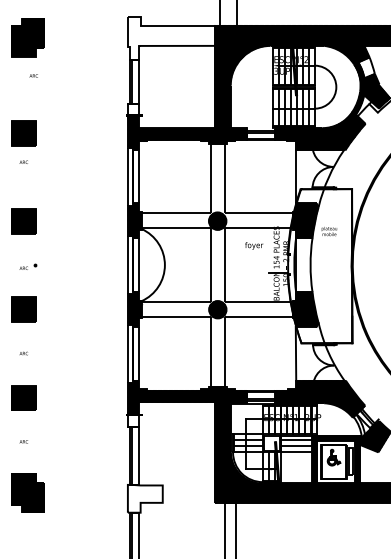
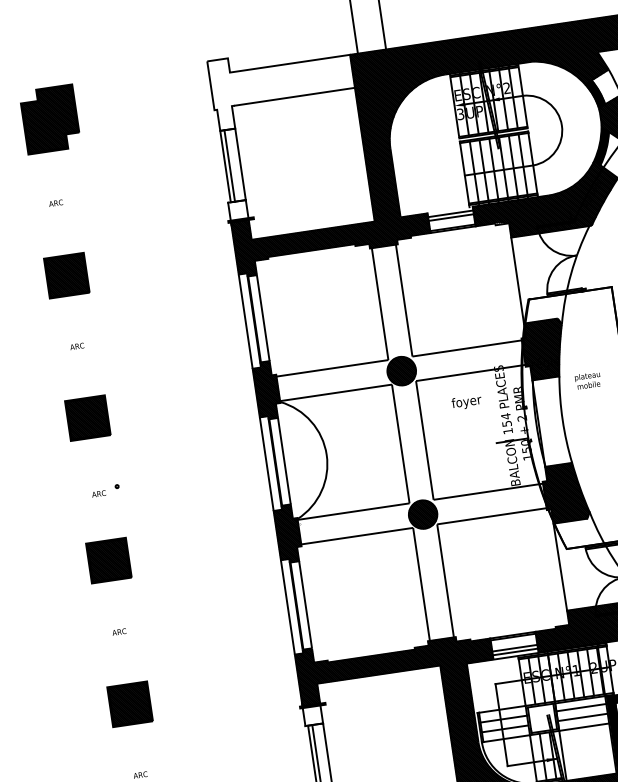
text: (33, 75) -> (55, 202), moved
text: (23, 161) -> (76, 345), moved
text: (329, 231) -> (588, 380), moved

